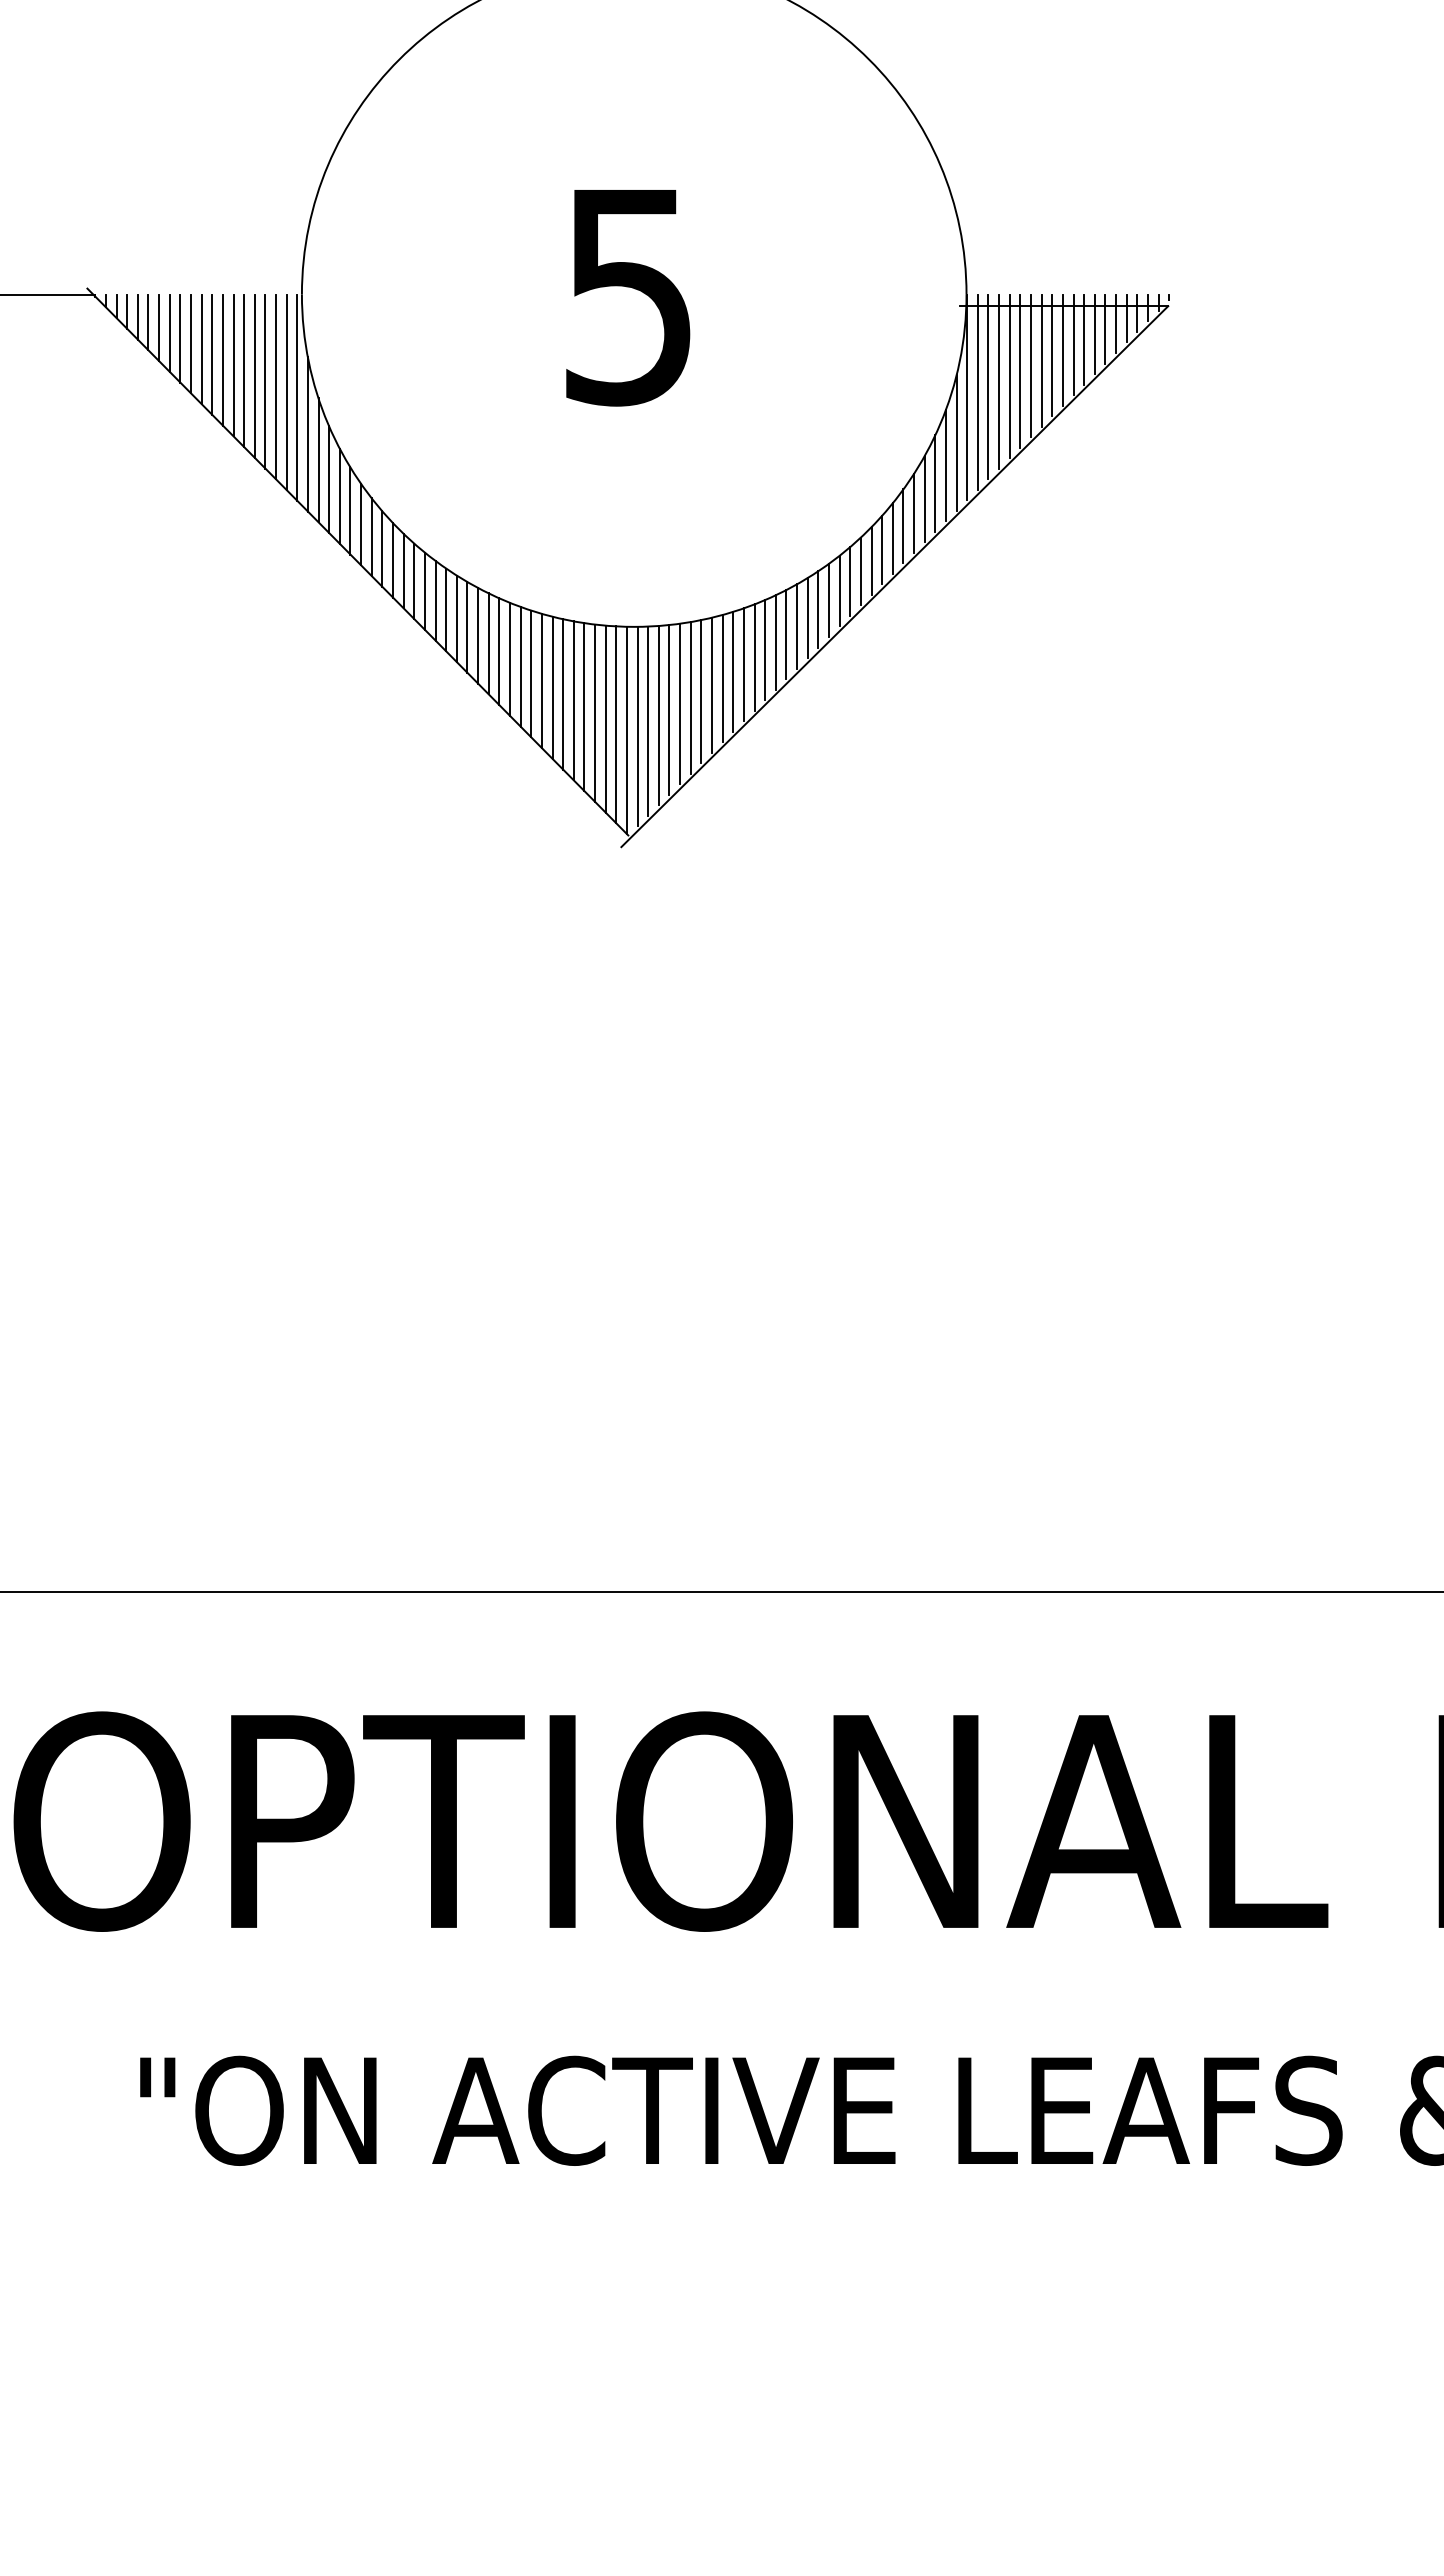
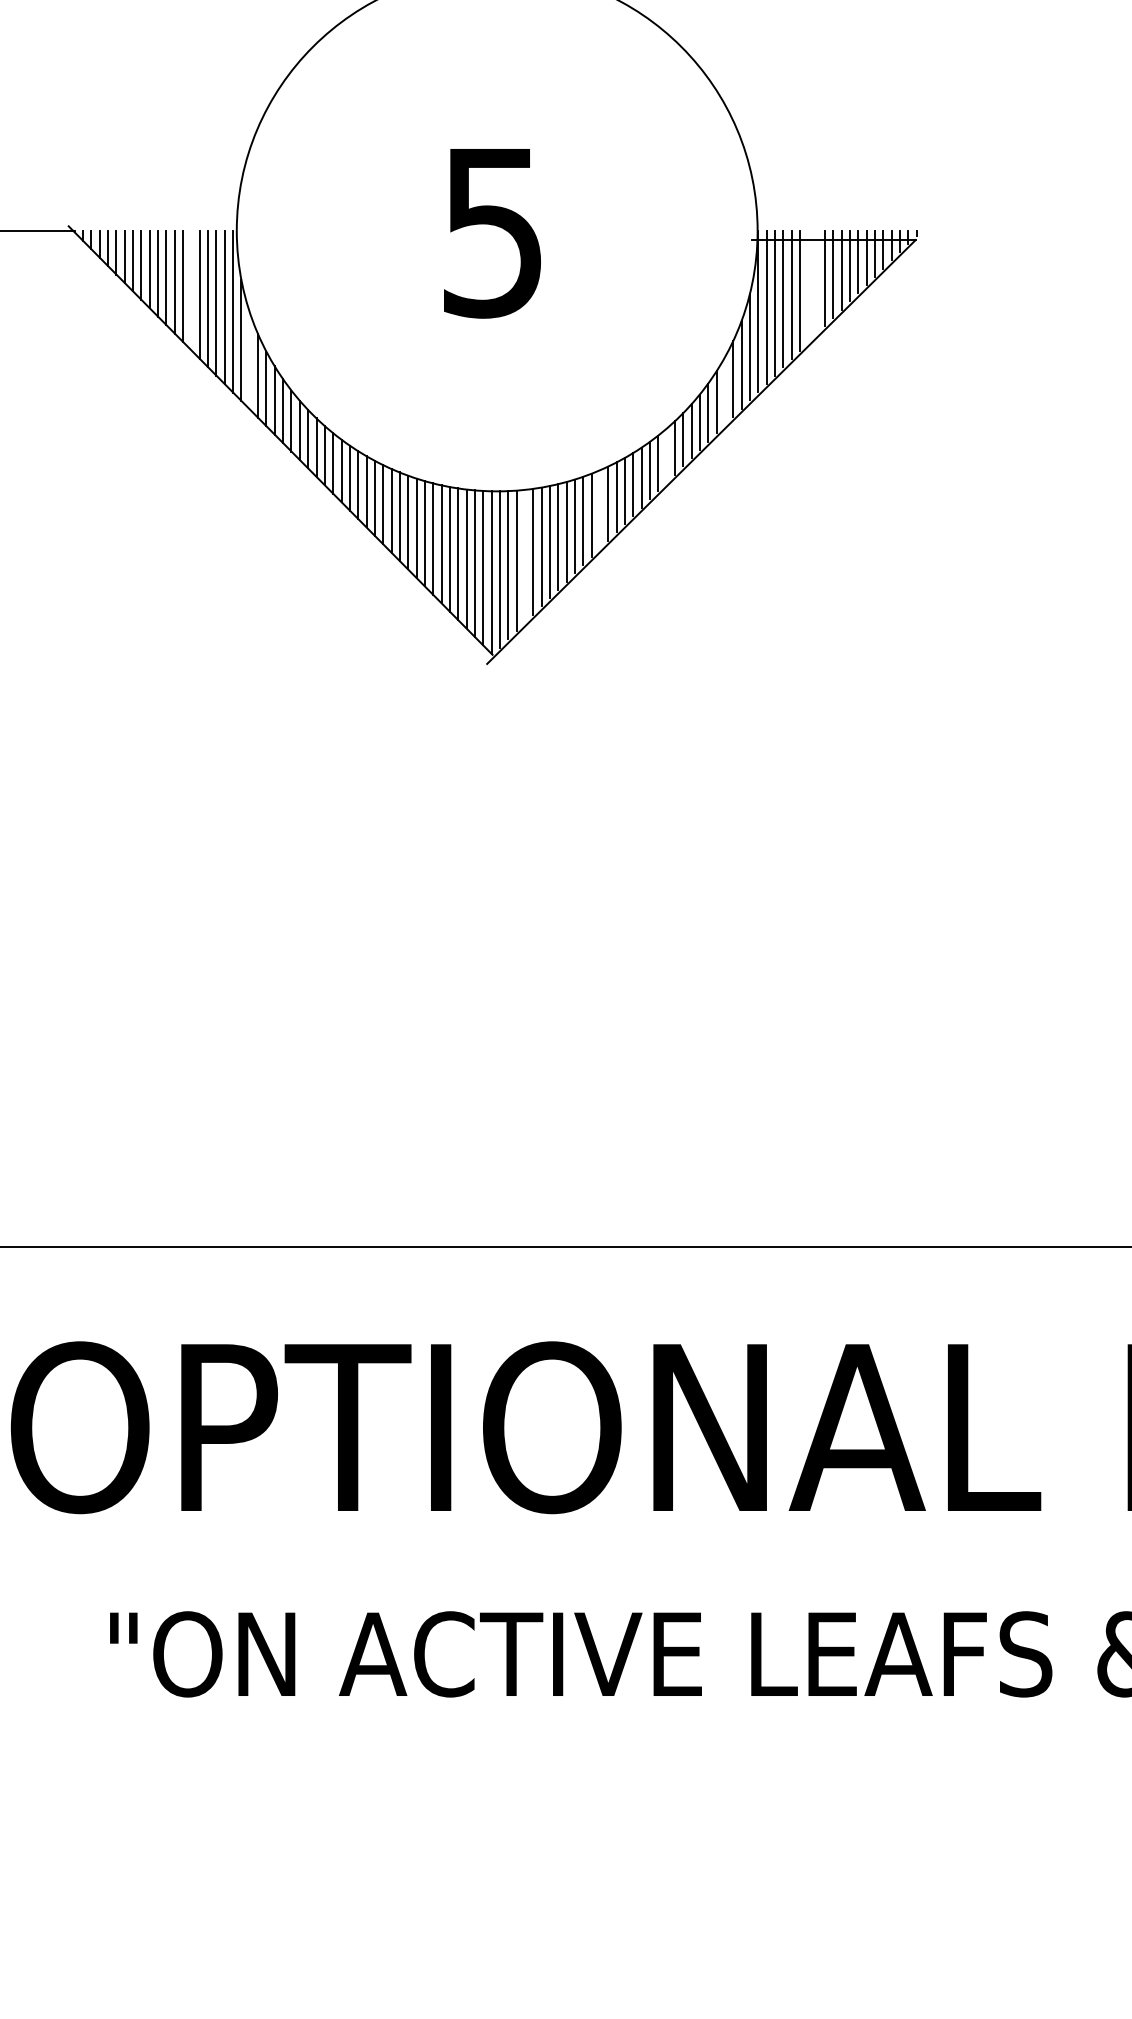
line: (1041, 360) -> (816, 282), removed
line: (1031, 365) -> (808, 286), removed
line: (244, 370) -> (191, 290), removed
line: (318, 460) -> (249, 360), removed
line: (924, 499) -> (724, 391), removed
line: (850, 581) -> (666, 455), removed
line: (765, 650) -> (600, 509), removed
line: (669, 709) -> (524, 556), removed

